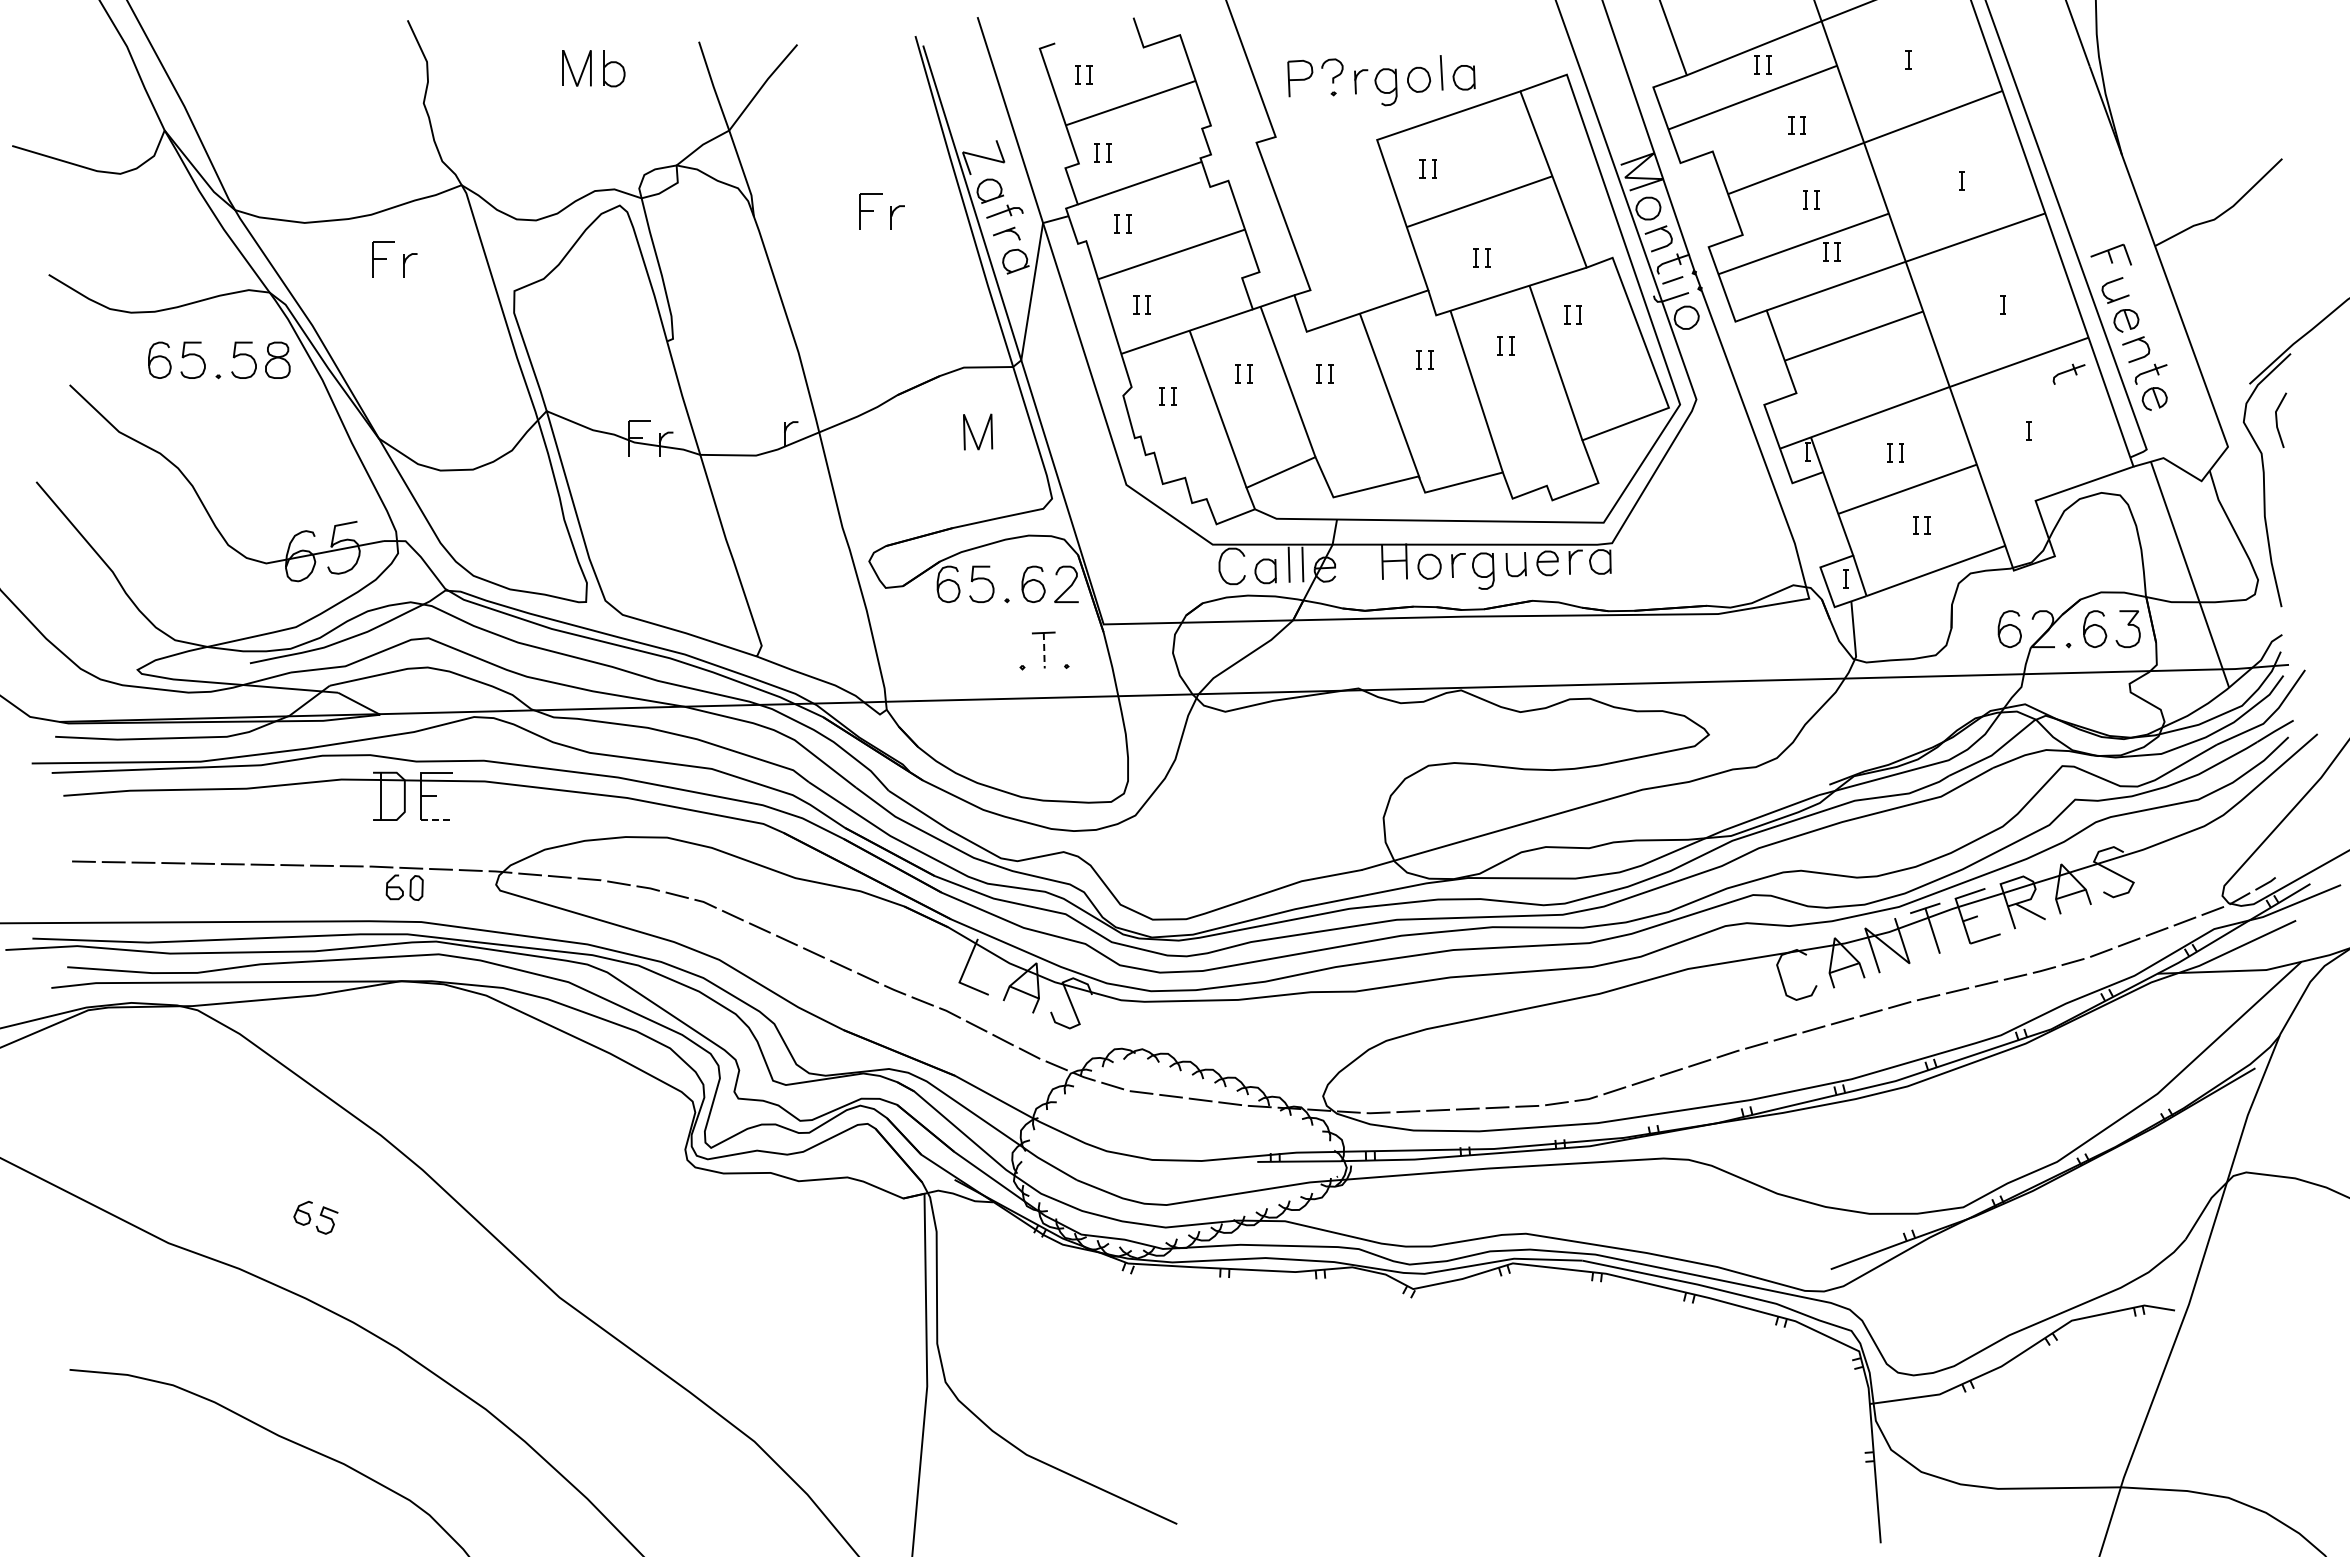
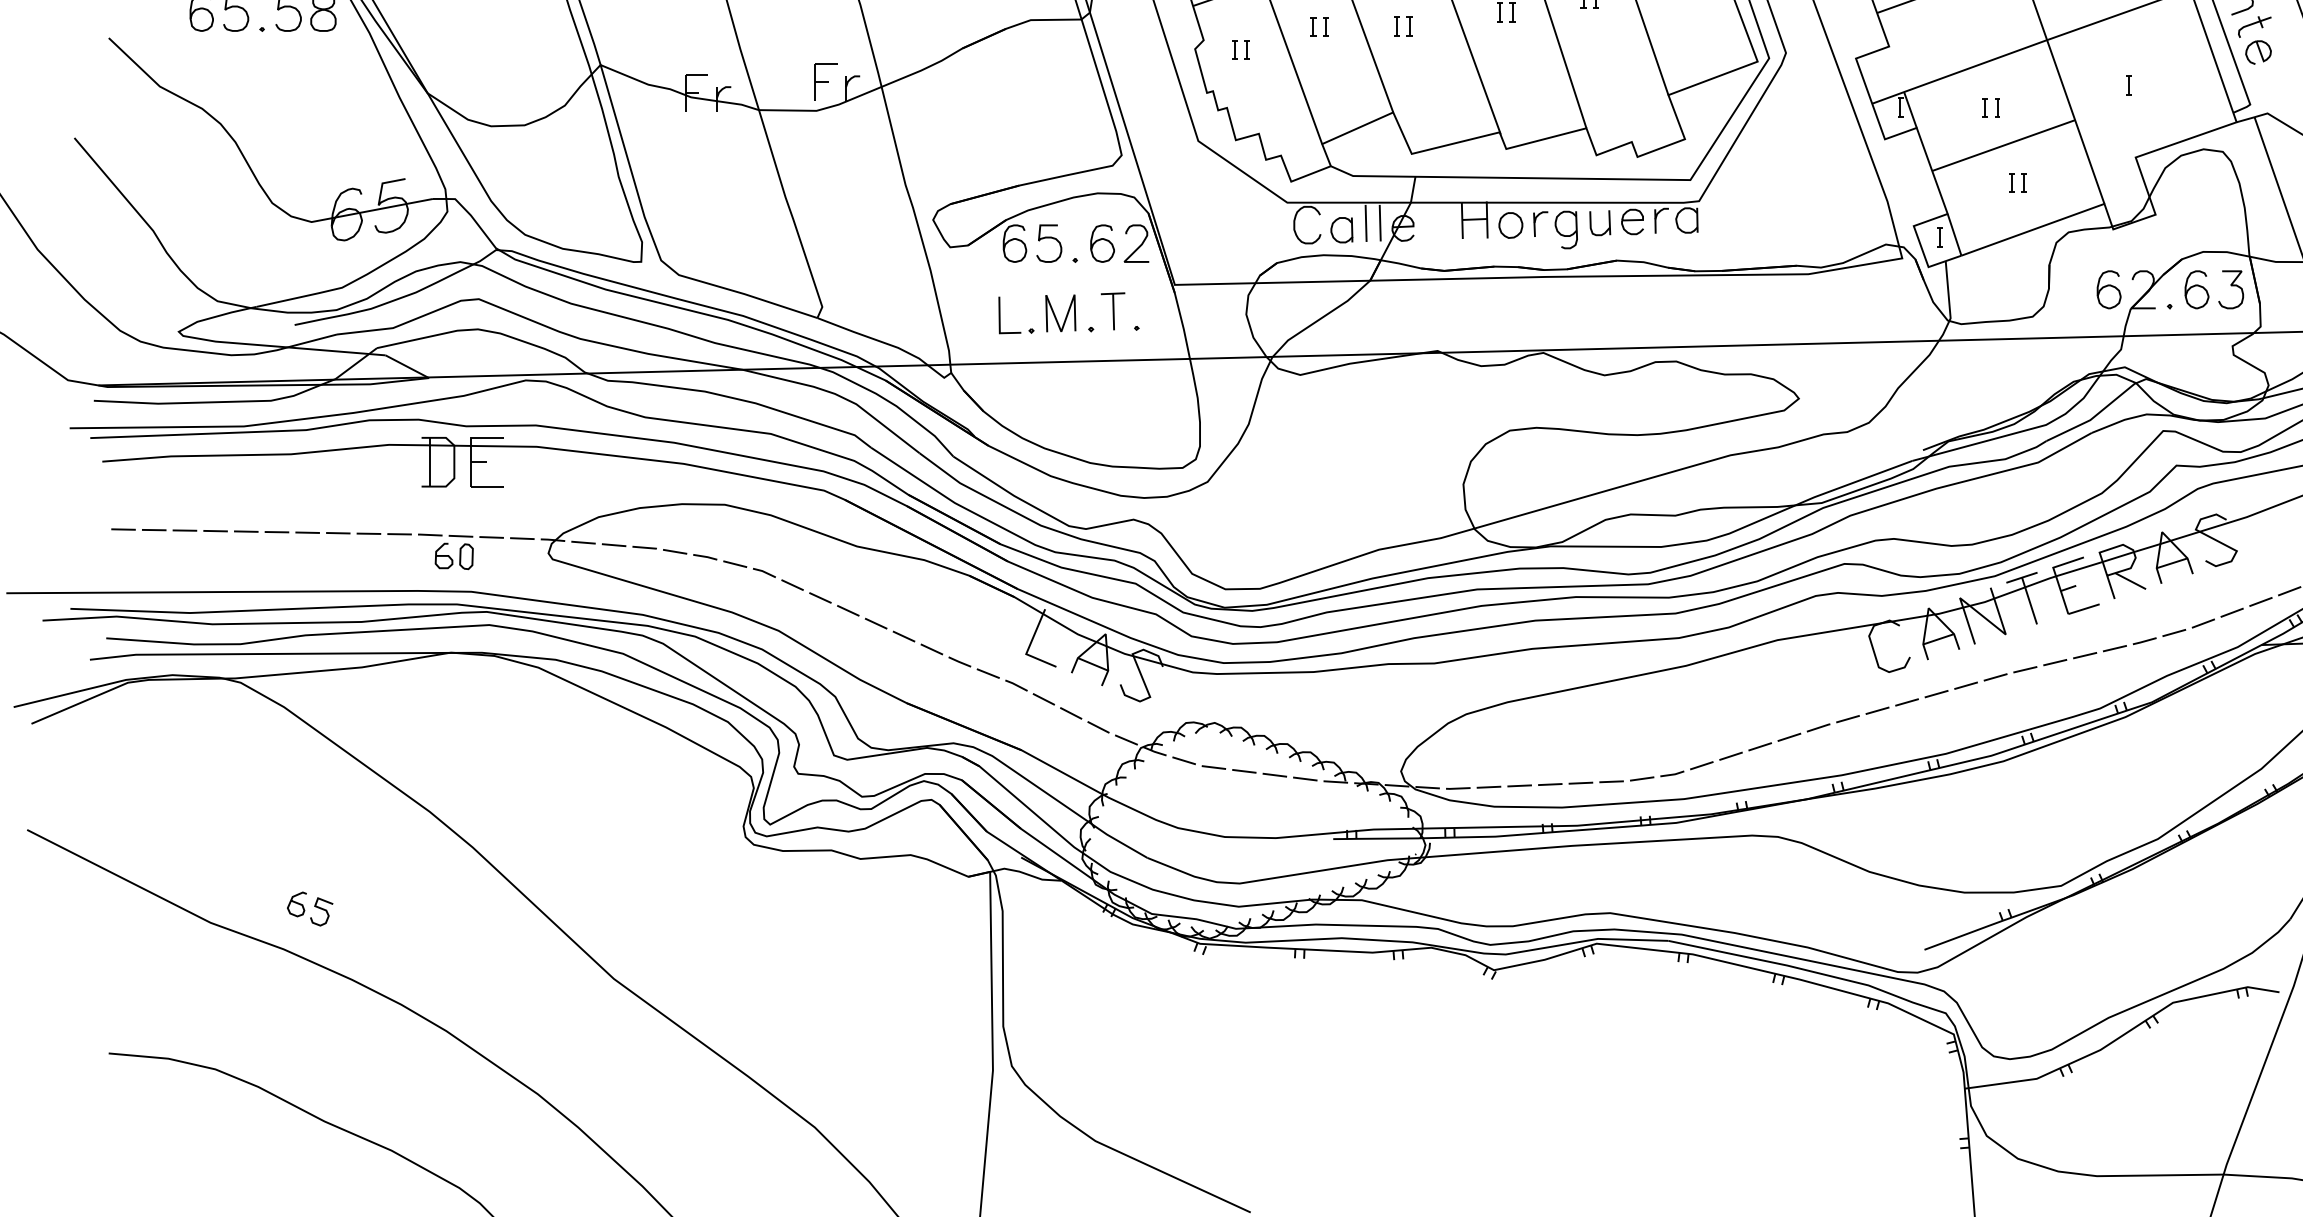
part: (2068, 373) -> (2169, 26), removed
part: (764, 427) -> (825, 81), added
part: (978, 431) -> (1061, 312), moved
line: (1044, 650) -> (1113, 311), dashed -> solid
part: (934, 653) -> (1000, 314), added
line: (436, 820) -> (487, 487), dashed -> solid
part: (315, 1217) -> (309, 908), moved

